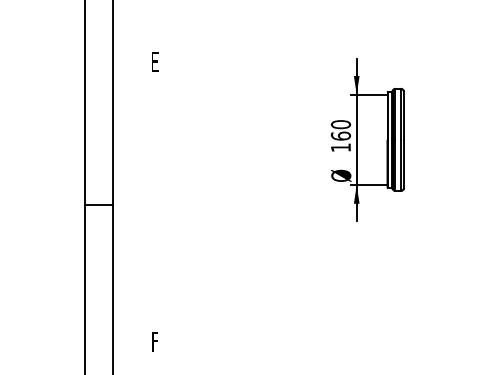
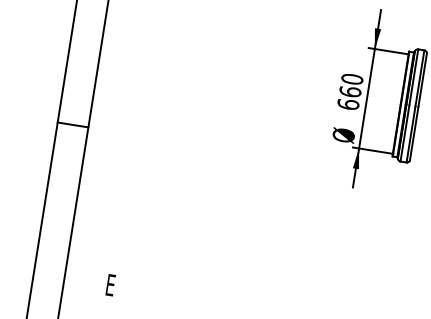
text: (340, 147) -> (347, 104), 160 -> 660
text: (155, 342) -> (111, 285), F -> E

